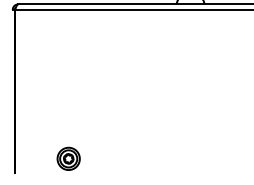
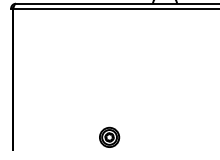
part: (68, 157) -> (109, 136), moved

